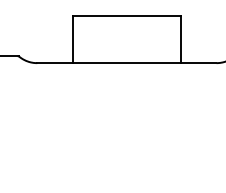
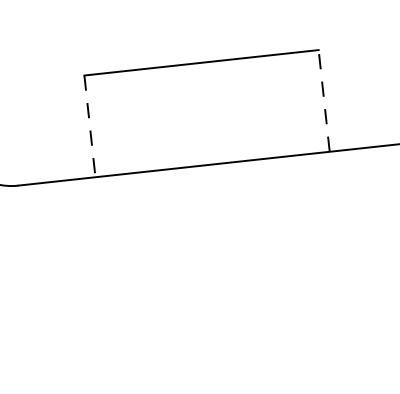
line: (180, 39) -> (323, 100), solid -> dashed
line: (72, 40) -> (89, 128), solid -> dashed

